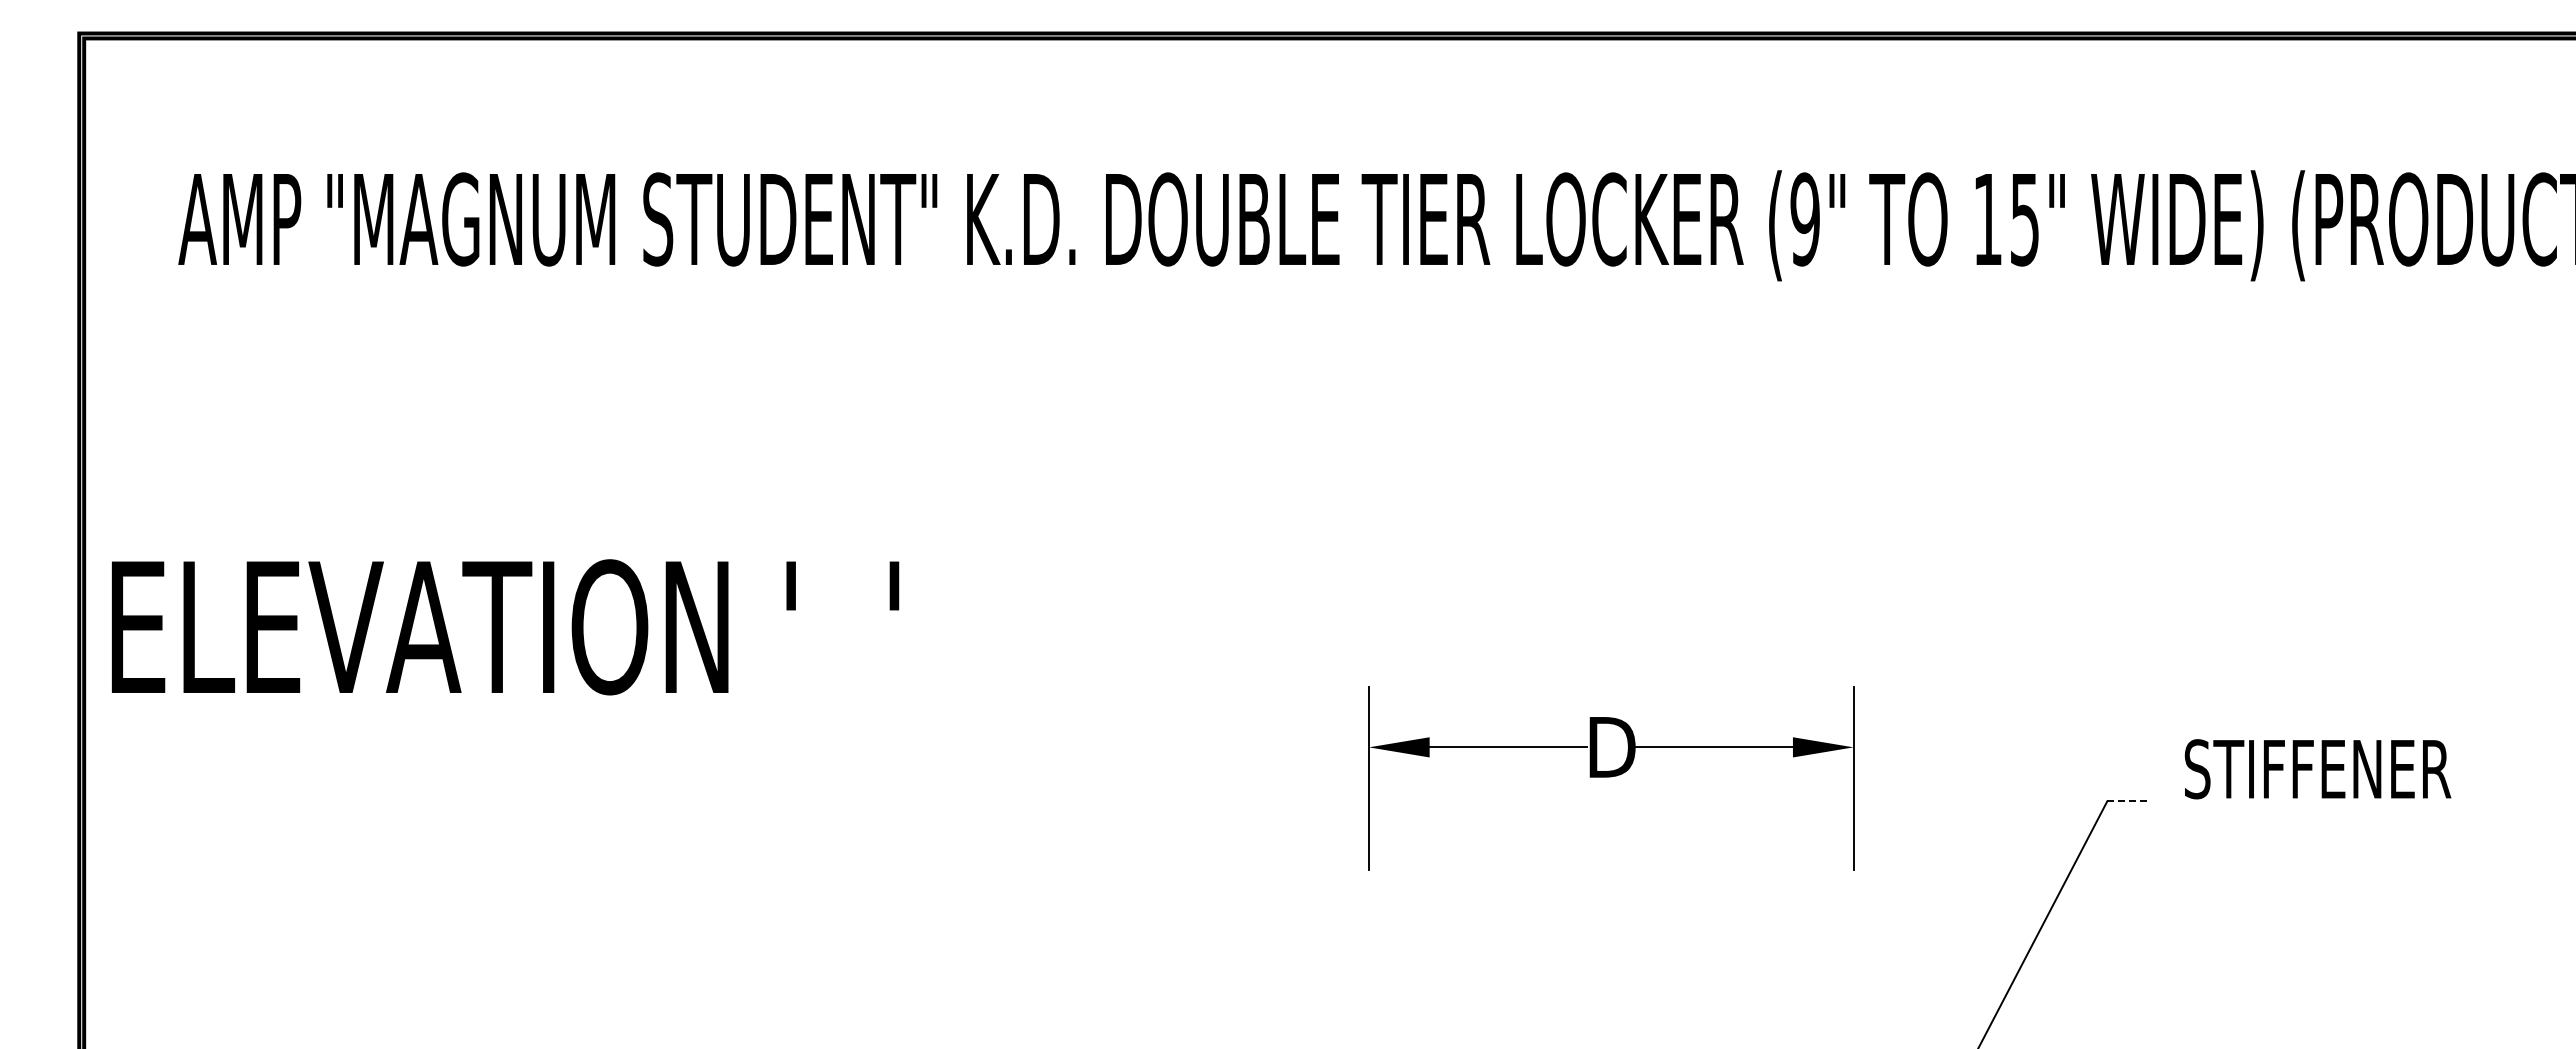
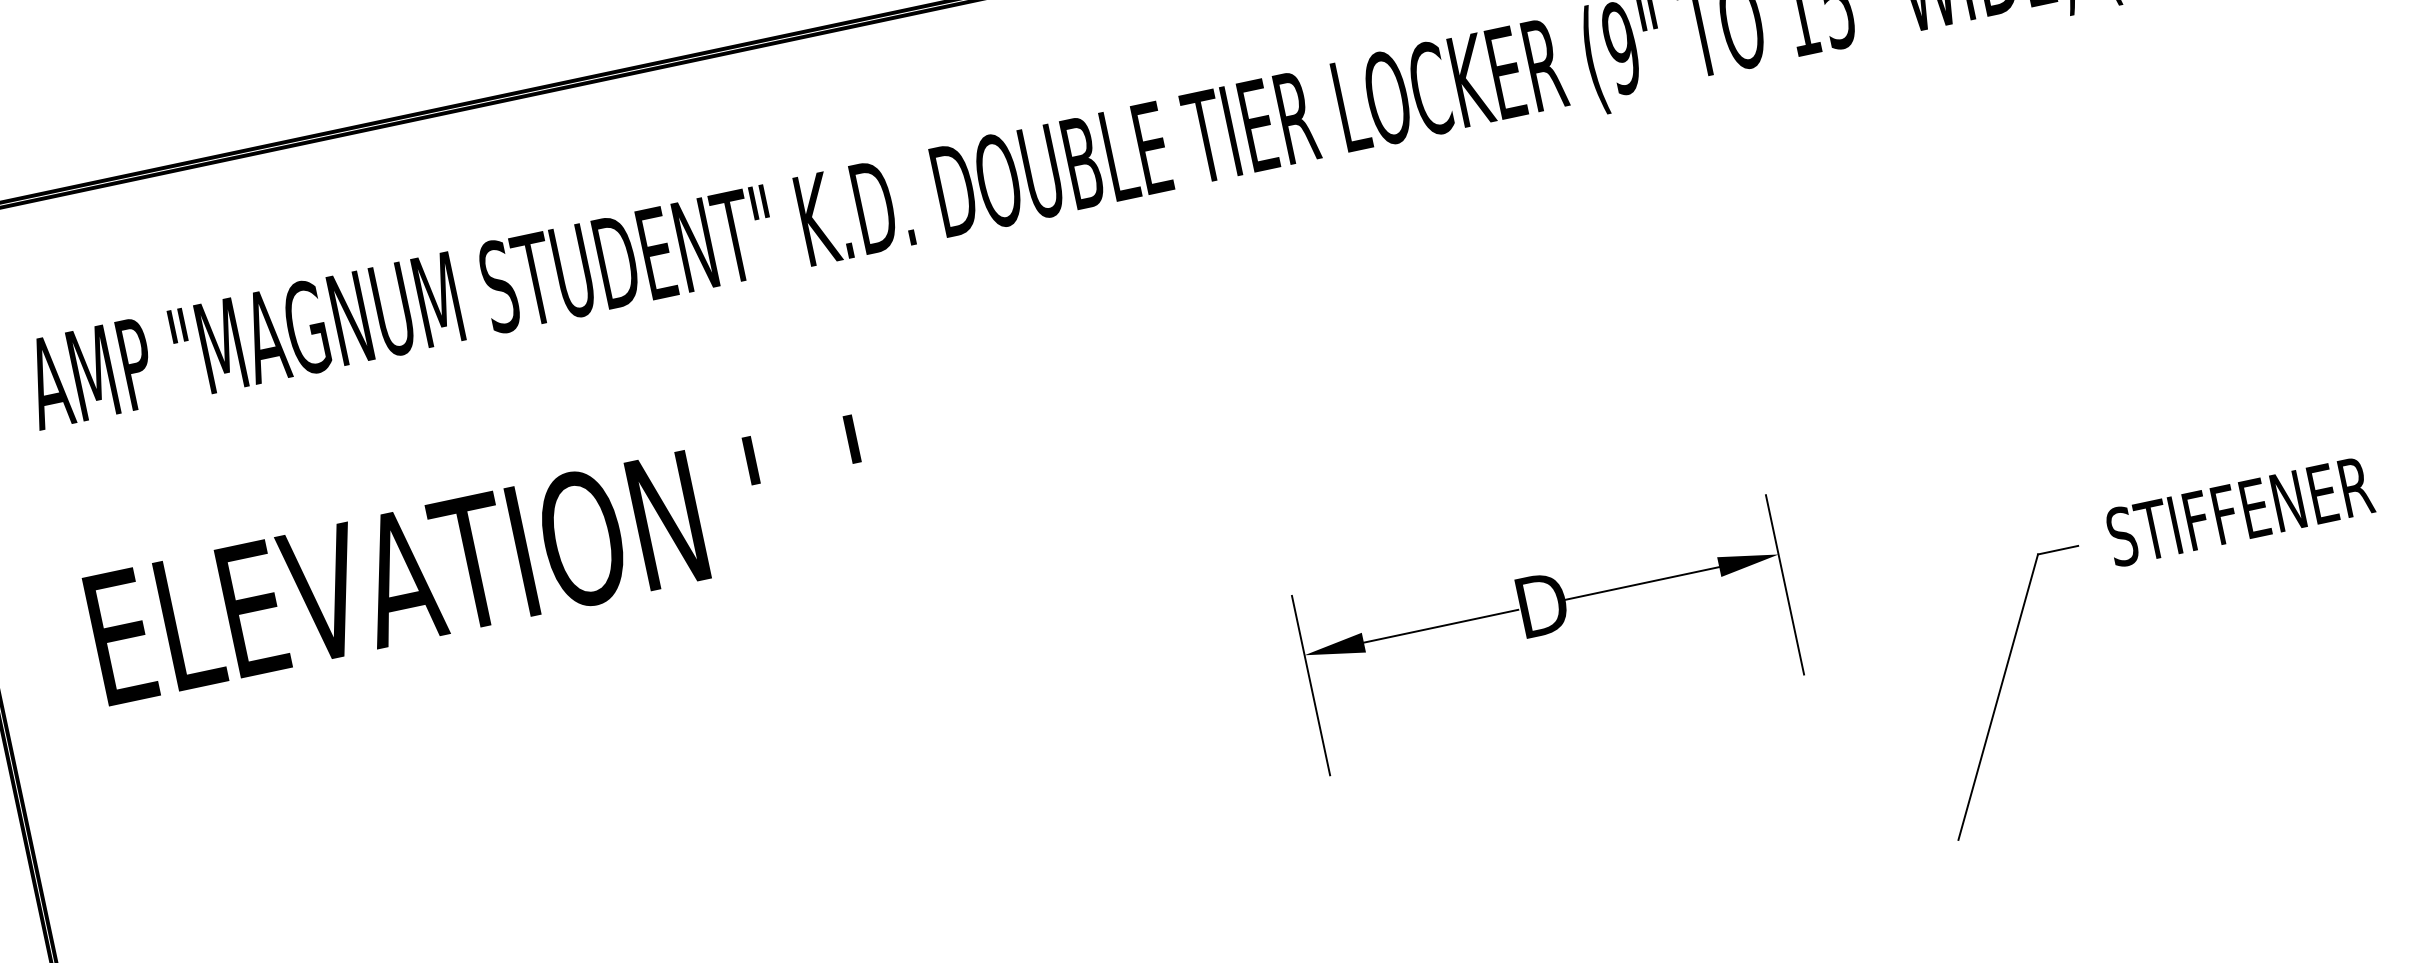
text: (505, 627) -> (480, 560), moved
text: (2317, 769) -> (2239, 511), moved
line: (2127, 801) -> (2057, 550), dashed -> solid

